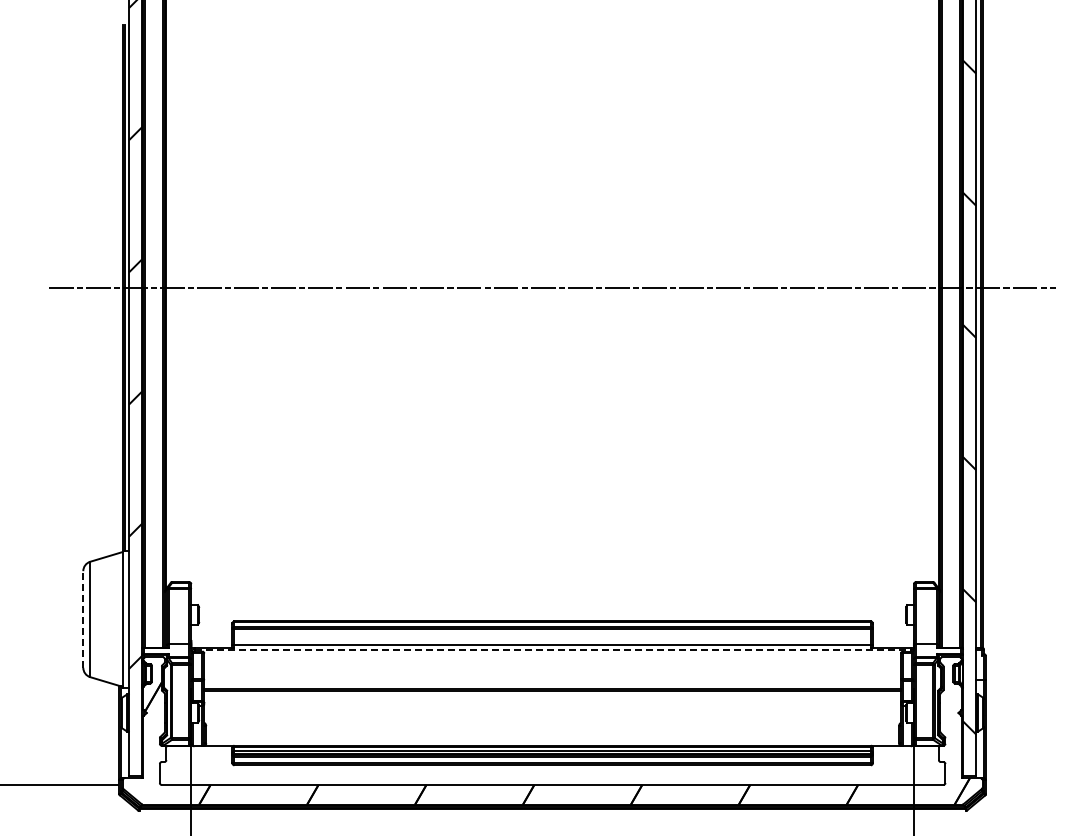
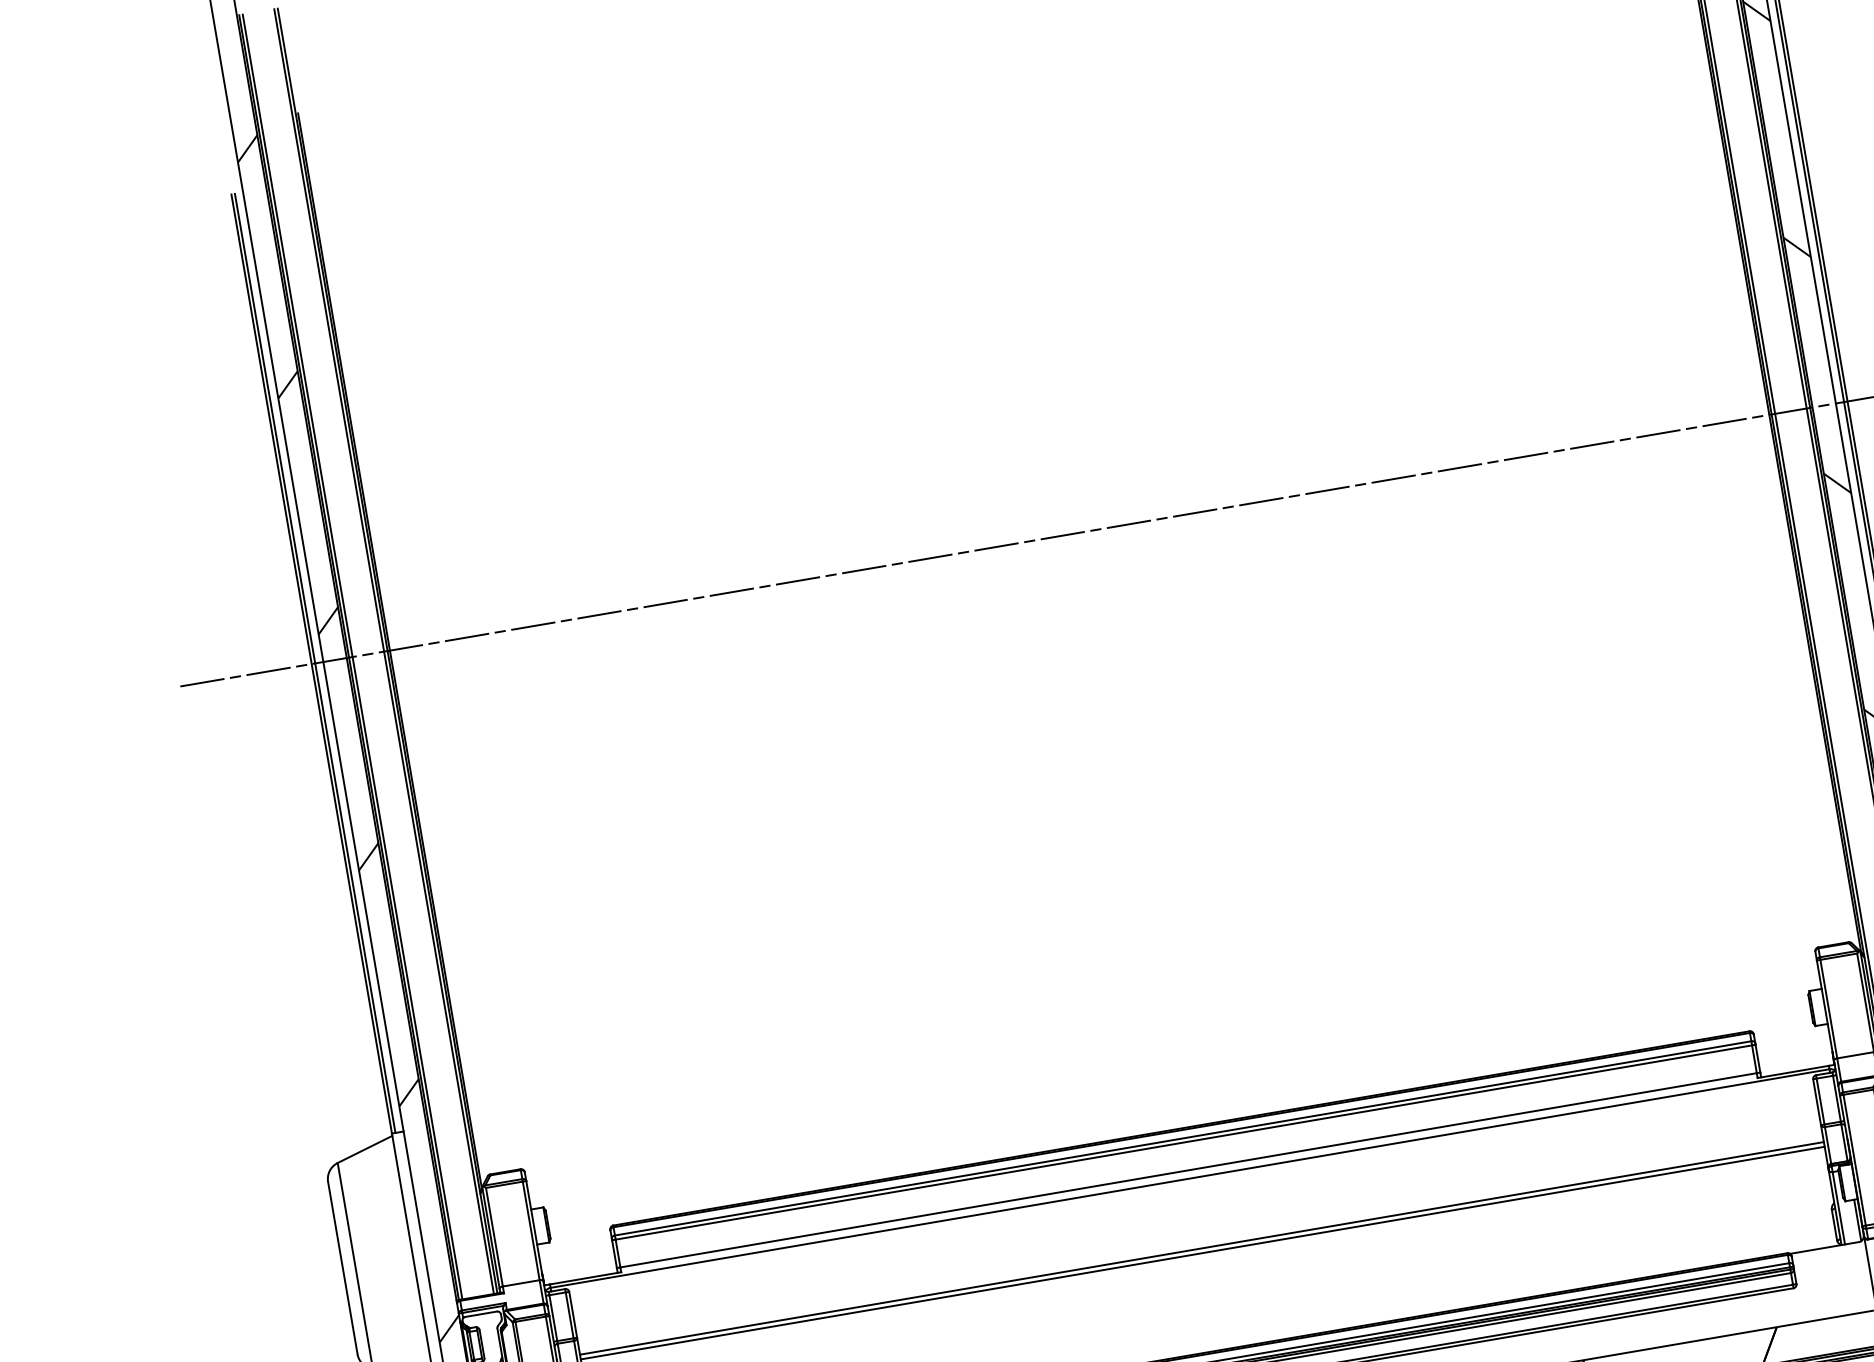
line: (83, 618) -> (342, 1266), dashed -> solid
line: (553, 649) -> (1191, 1178), dashed -> solid

